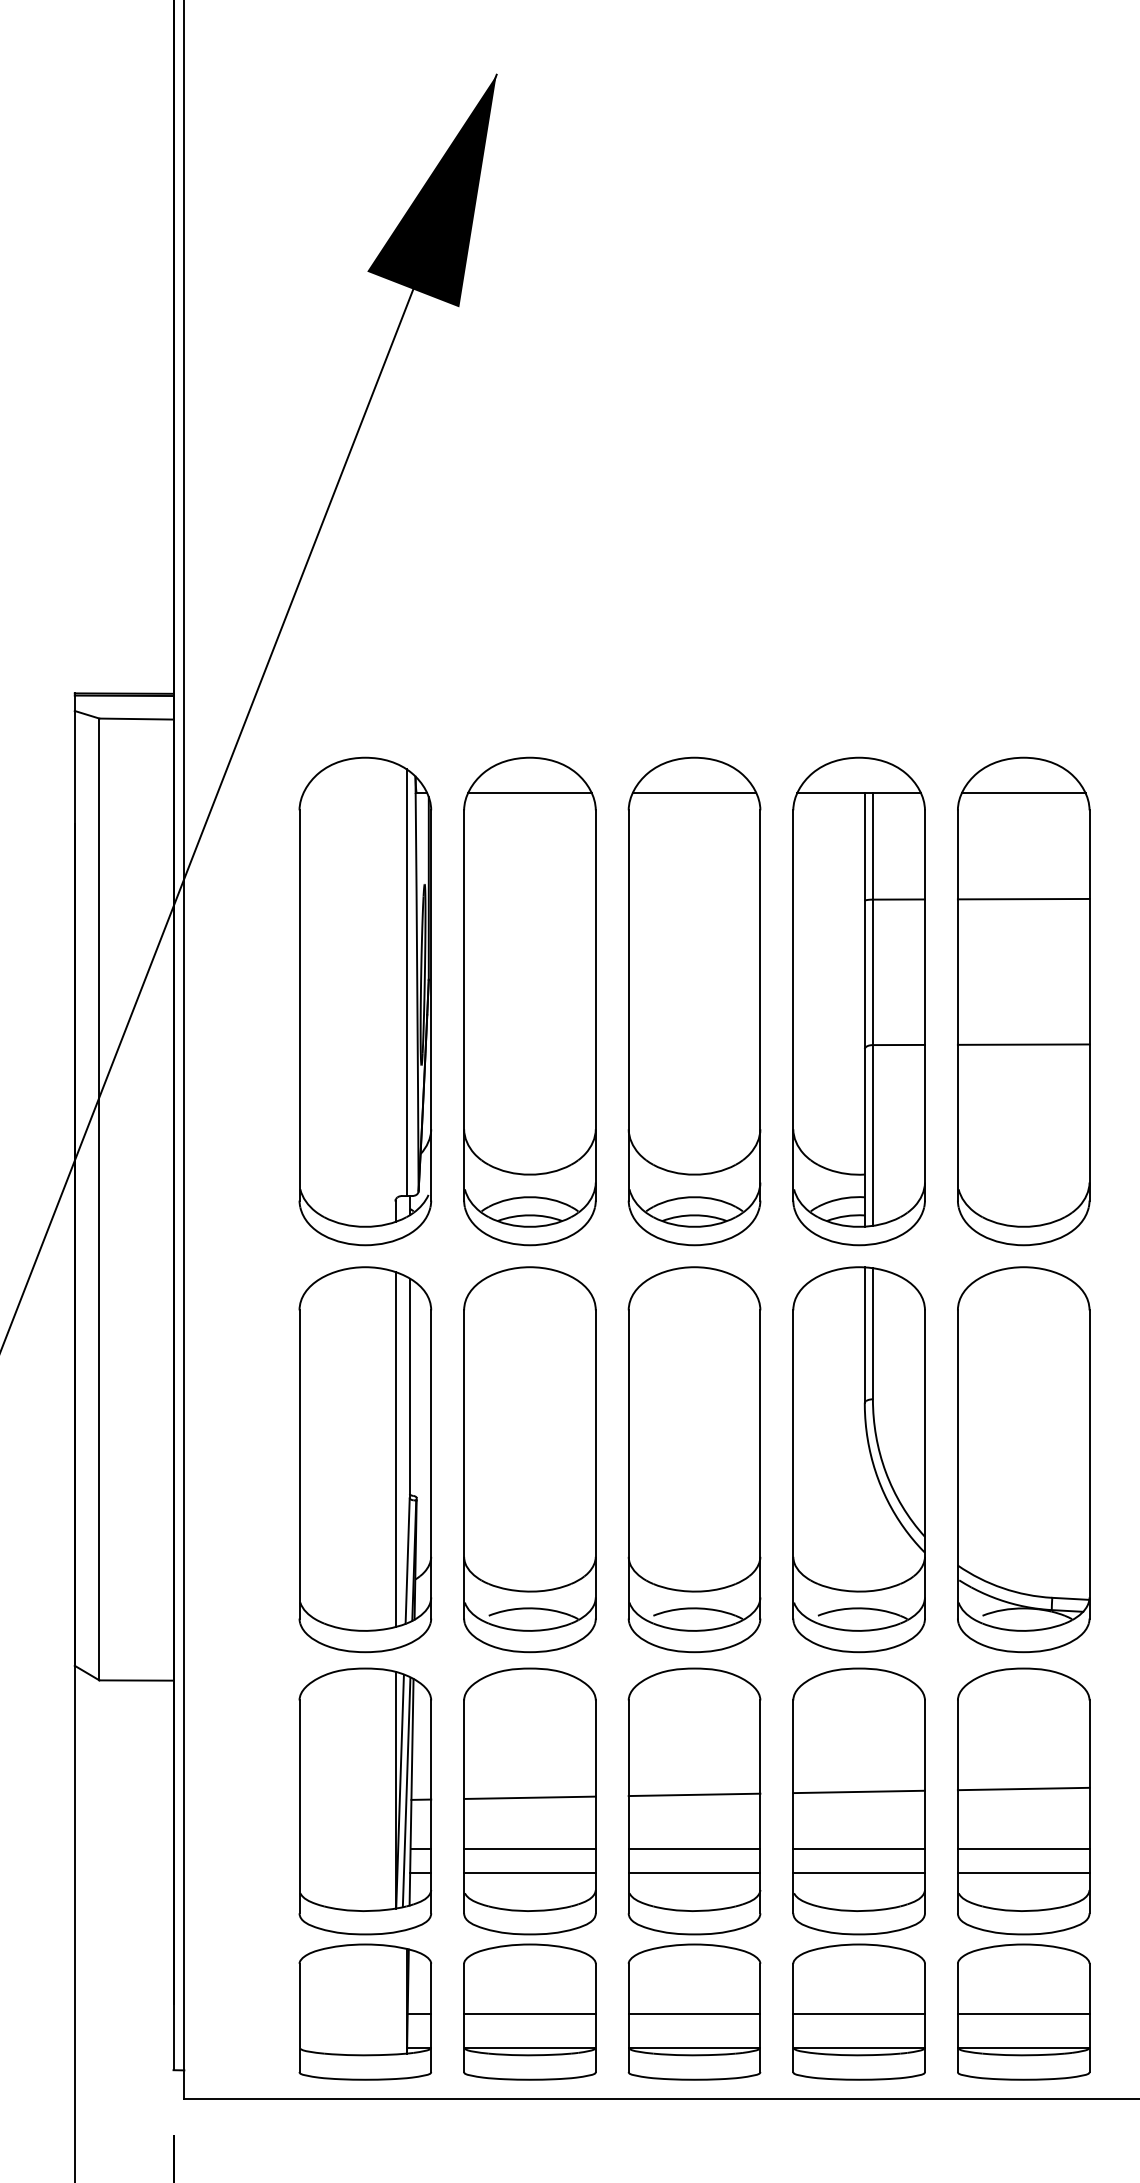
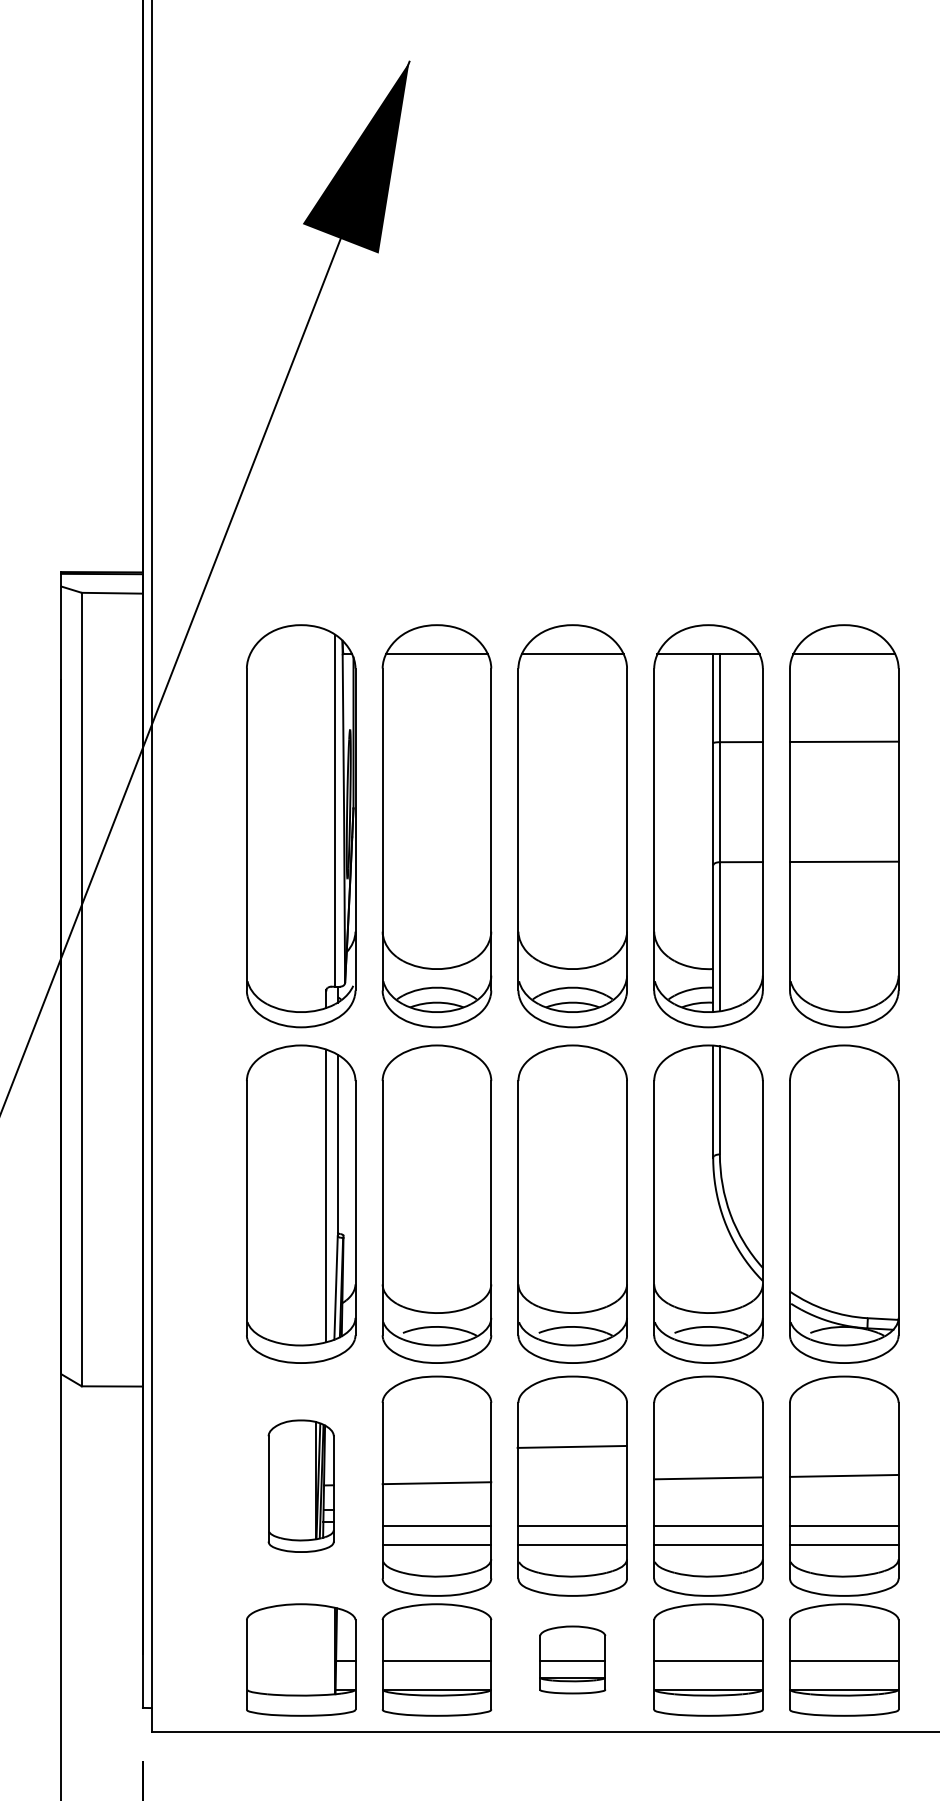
line: (694, 1794) -> (571, 1446), moved
part: (365, 1801) -> (301, 1486), size x0.6
part: (694, 2011) -> (572, 1659), size x0.6

